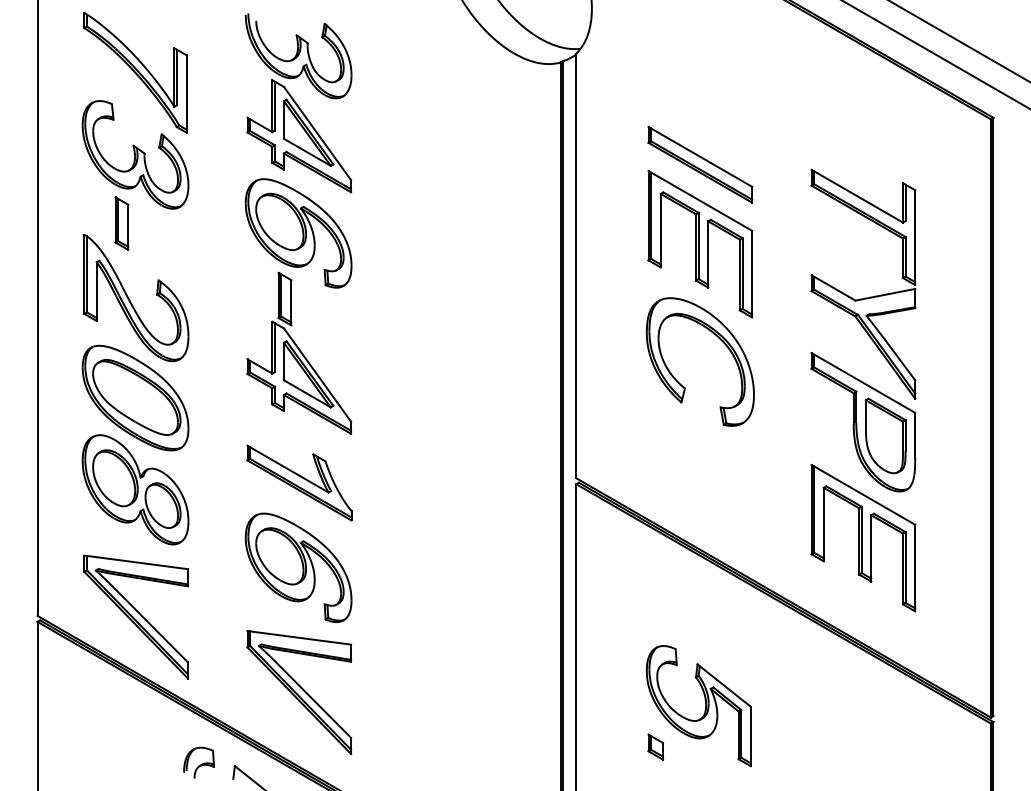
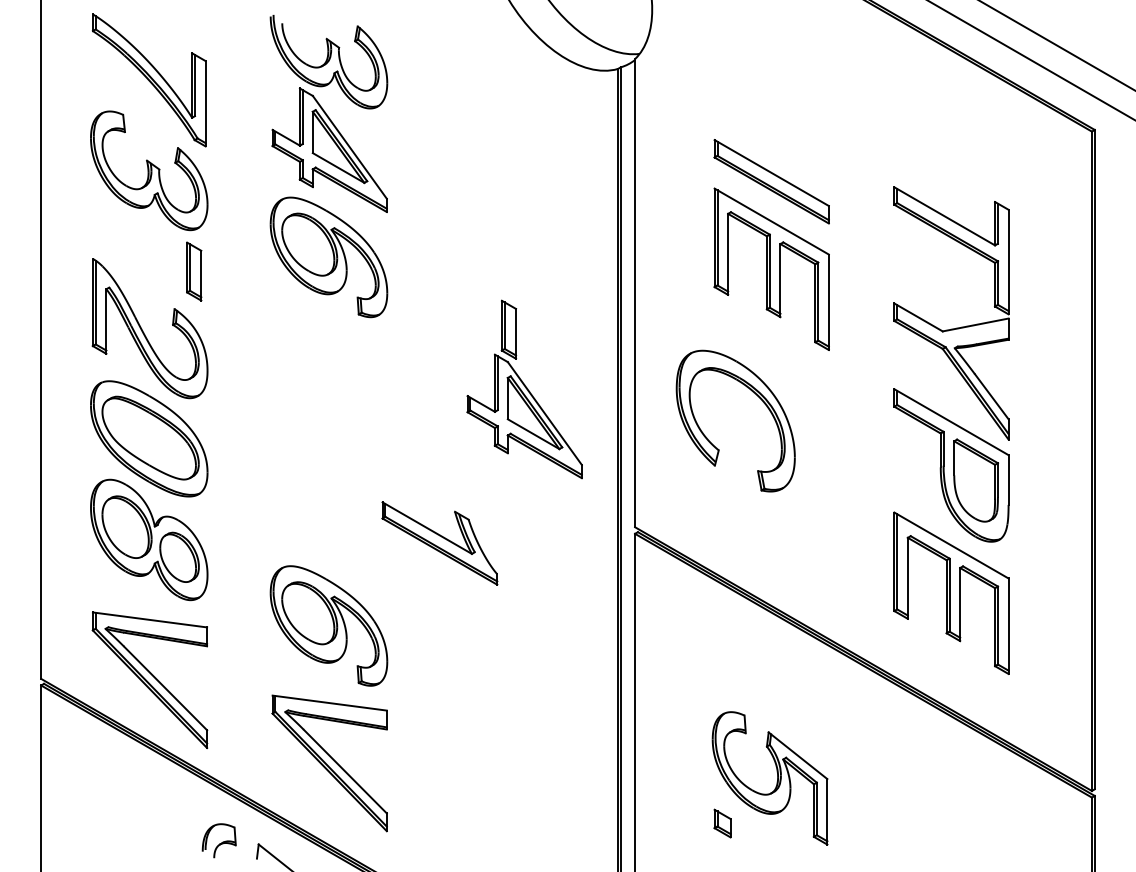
part: (122, 223) -> (194, 271), moved
part: (721, 340) -> (758, 397), moved
part: (299, 353) -> (524, 389), moved
part: (299, 483) -> (439, 543), moved

